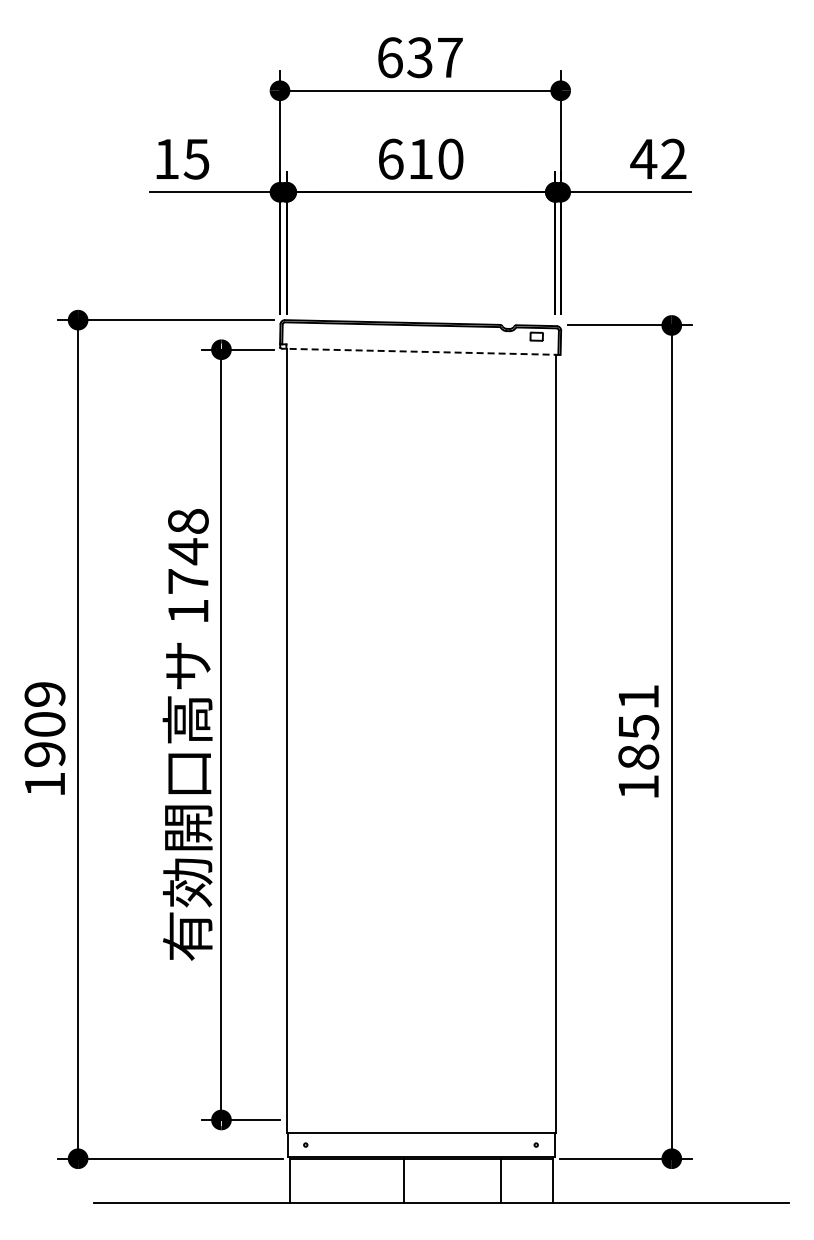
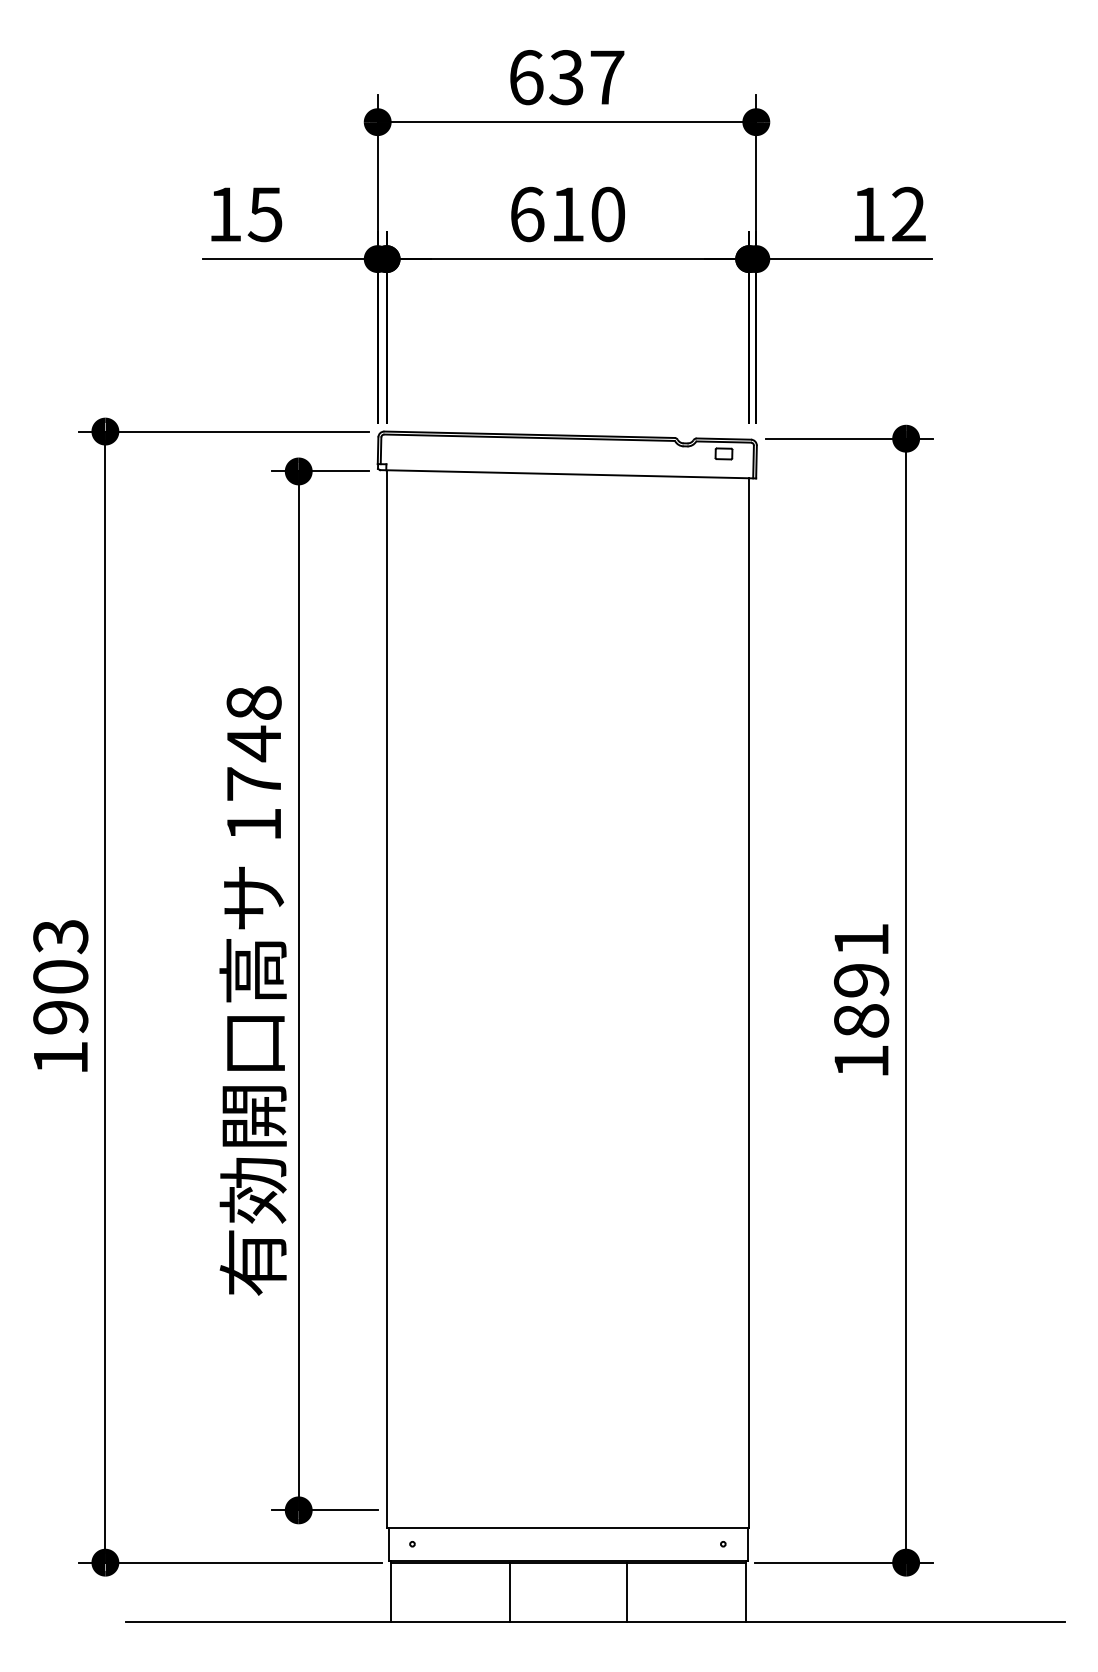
text: (643, 158) -> (867, 213), 42 -> 12
line: (420, 351) -> (567, 473), dashed -> solid
text: (44, 694) -> (60, 936), 1909 -> 1903
text: (638, 727) -> (861, 980), 1851 -> 1891
line: (404, 1180) -> (510, 1592), moved
line: (500, 1180) -> (626, 1592), moved

